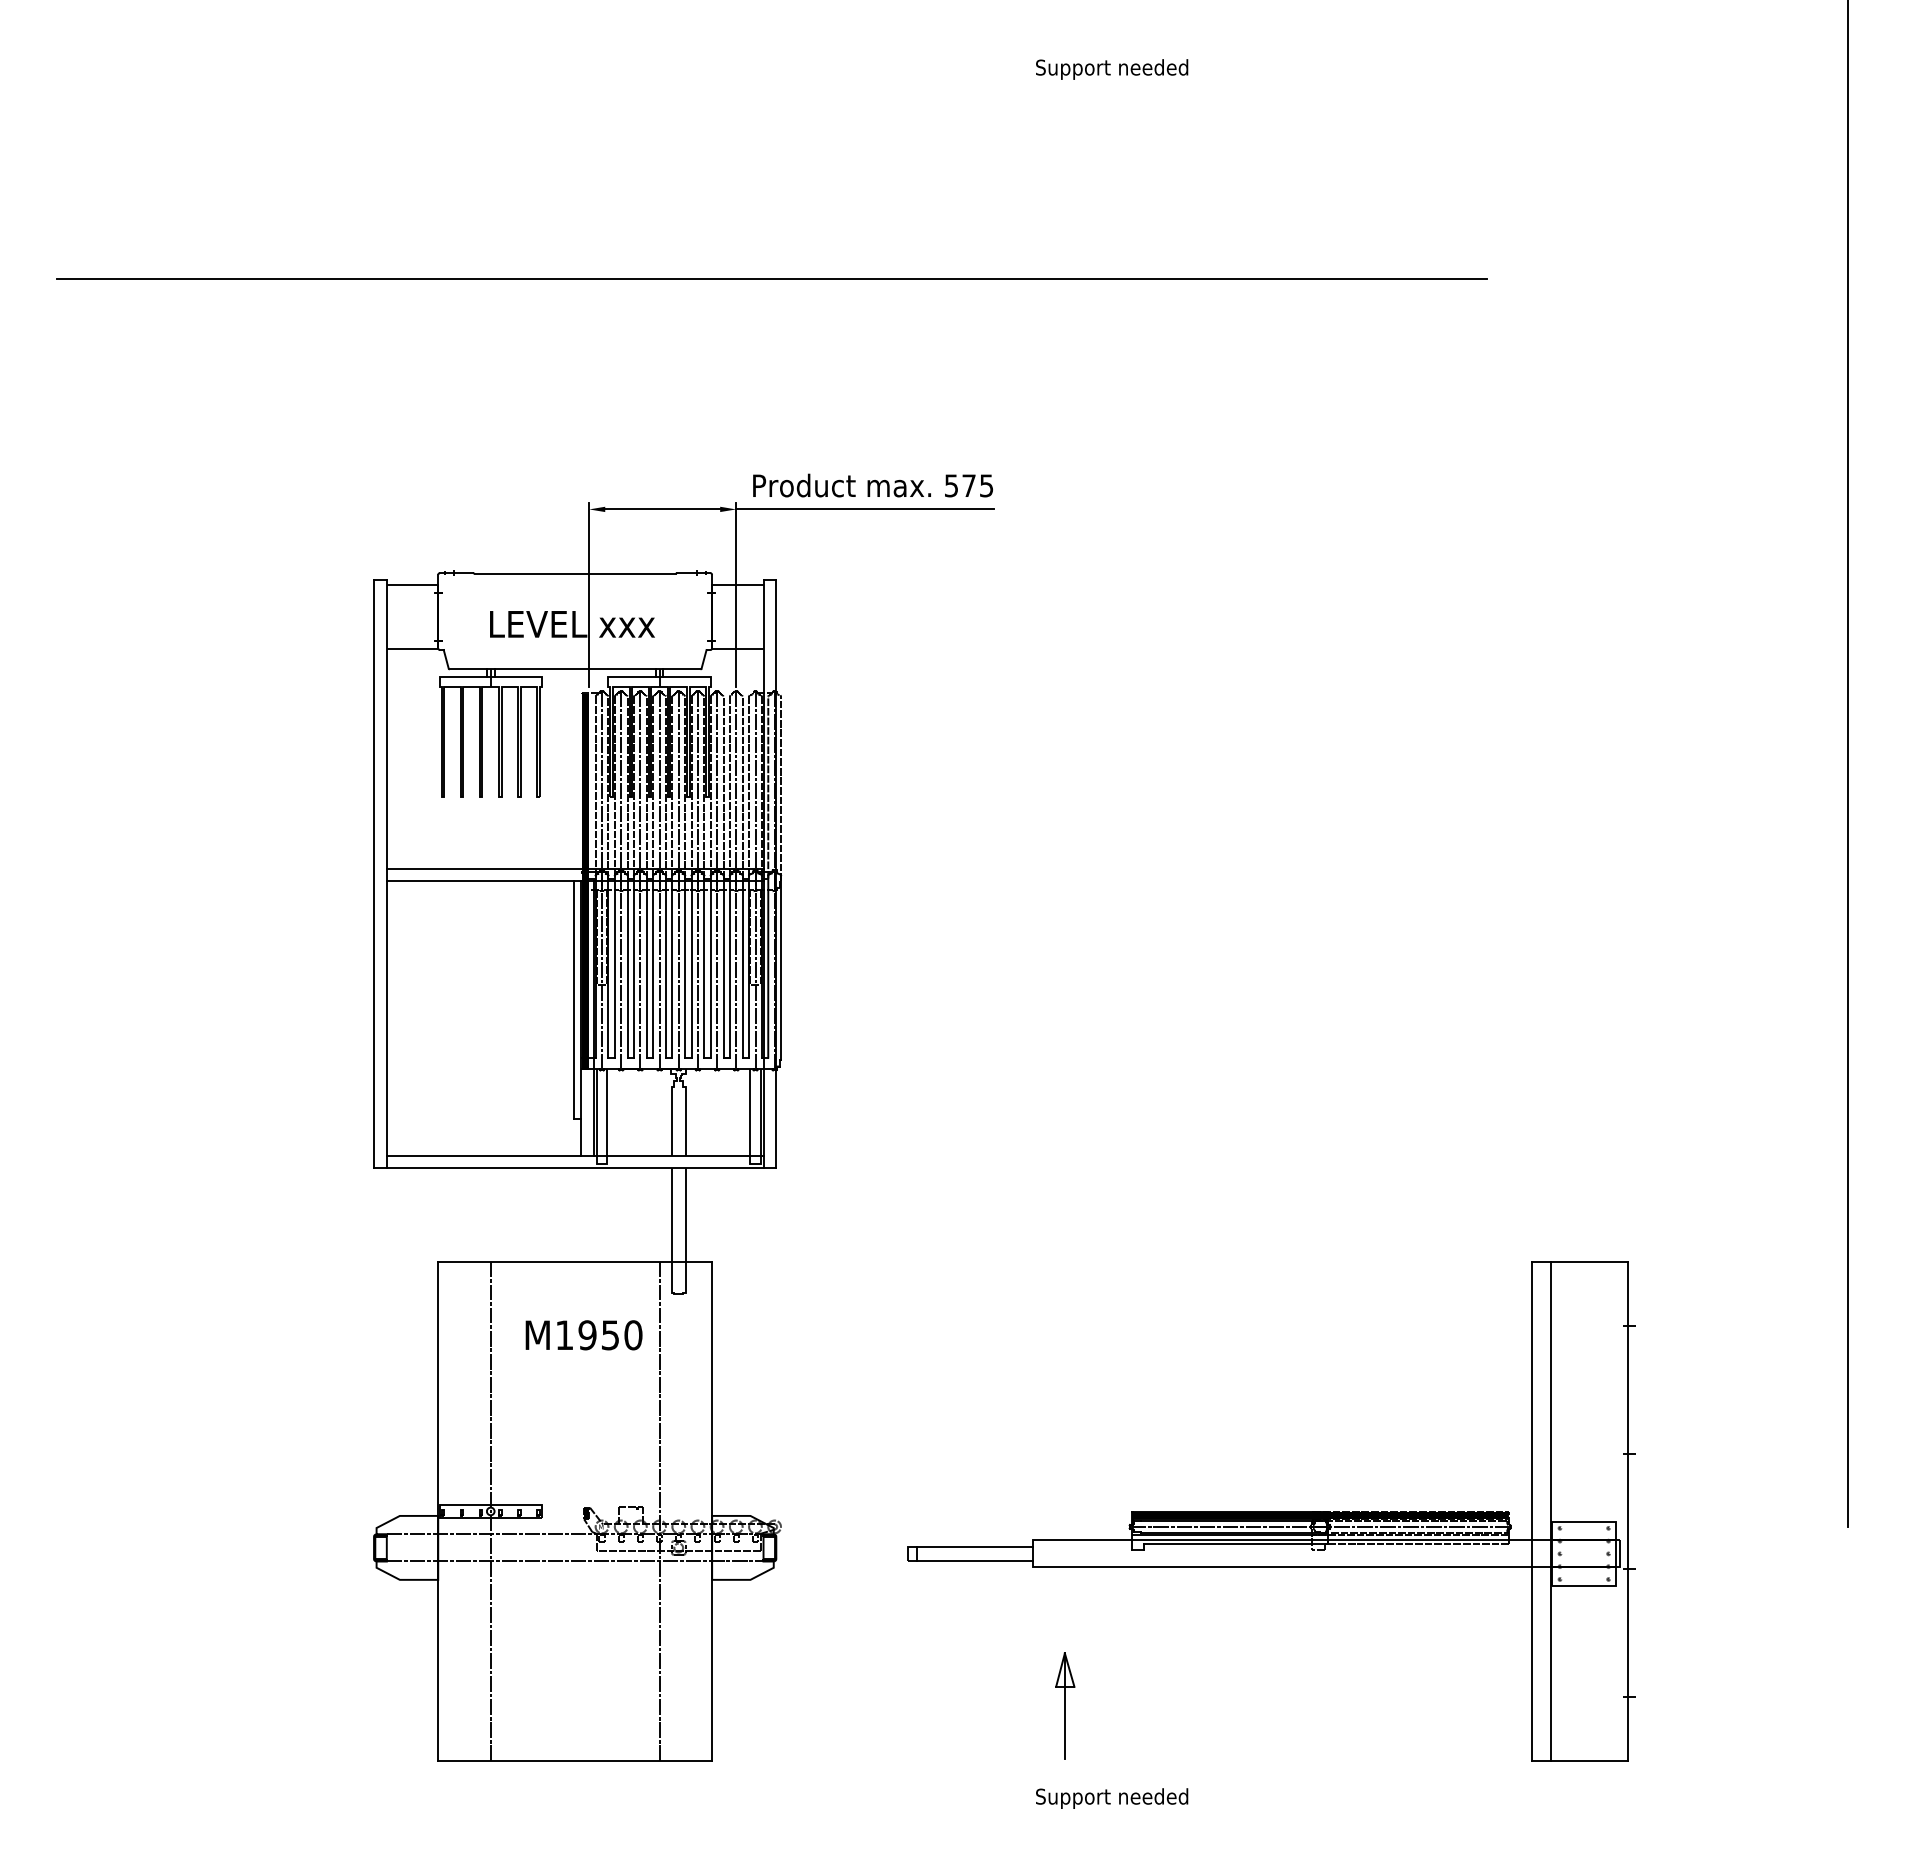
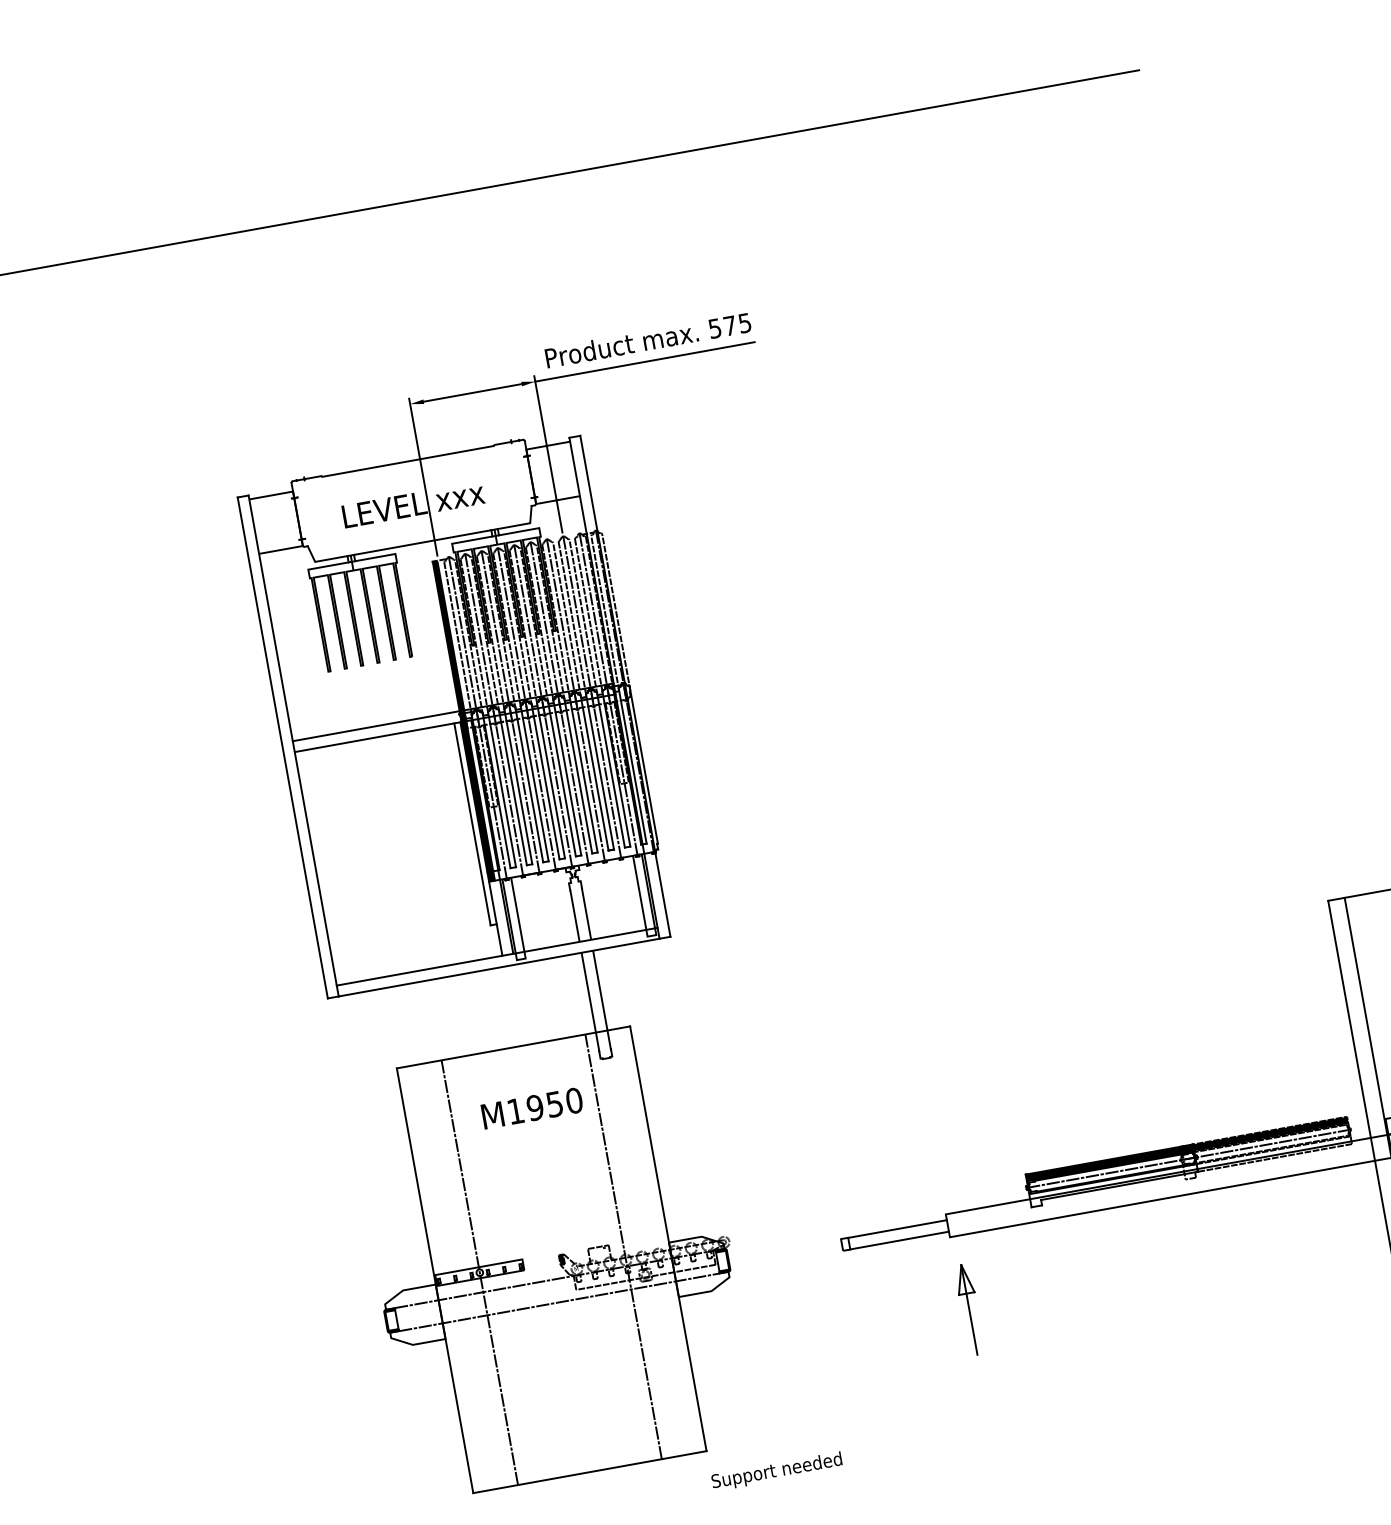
part: (1065, 1705) -> (969, 1309), moved
text: (1112, 1798) -> (777, 1471), moved

